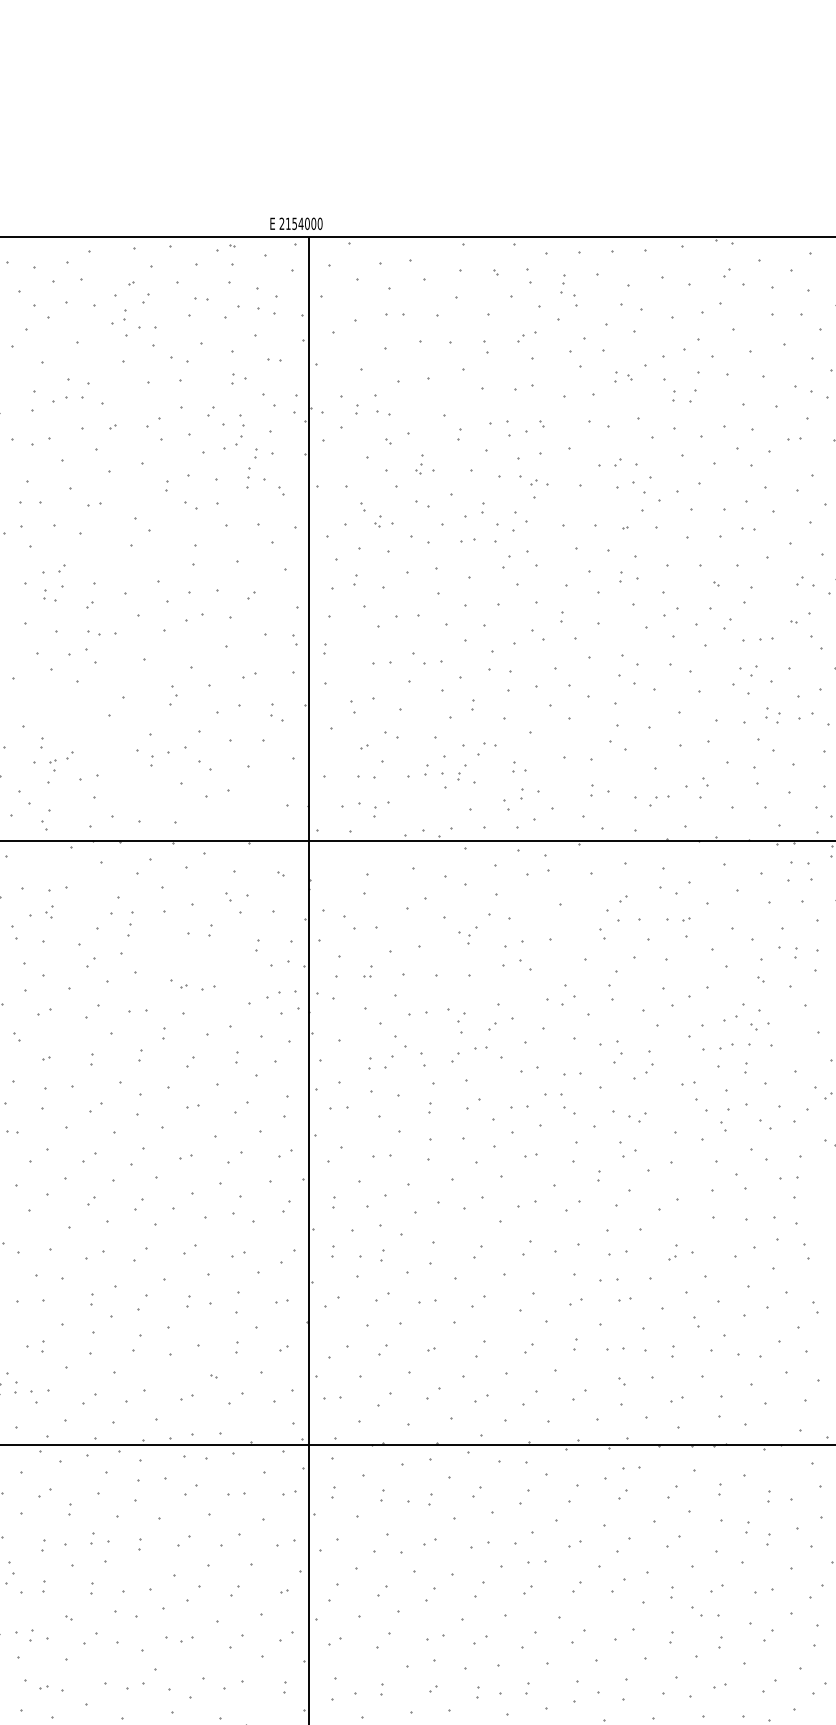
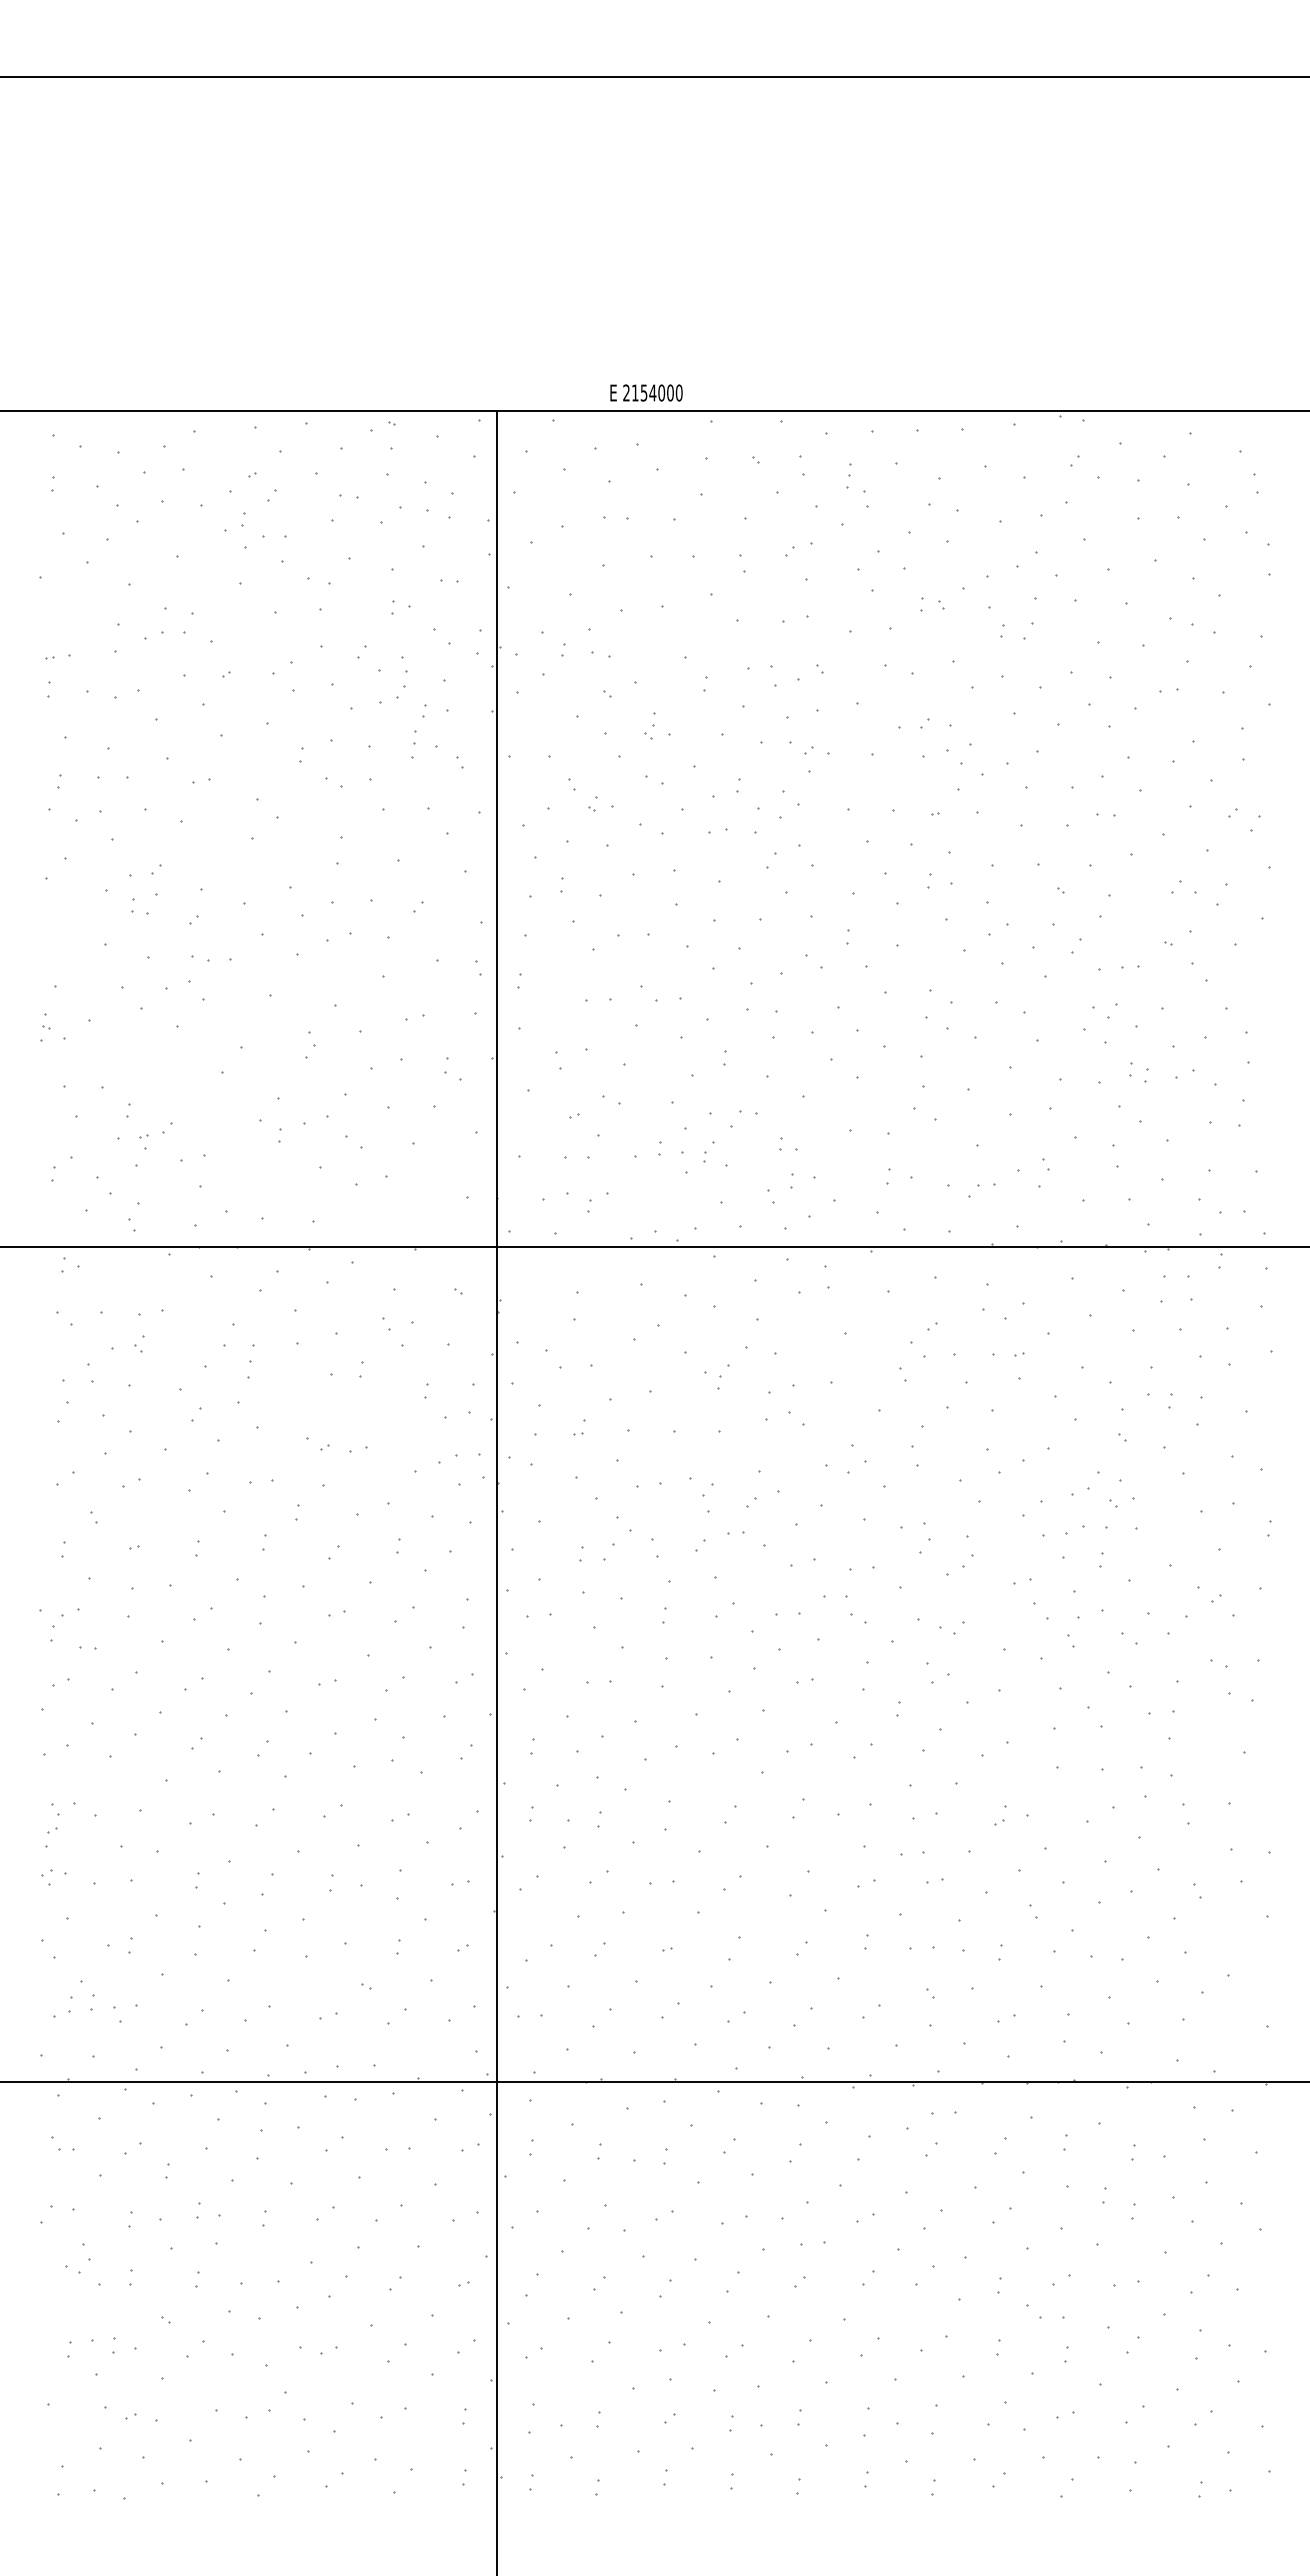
text: (296, 223) -> (646, 392), moved

